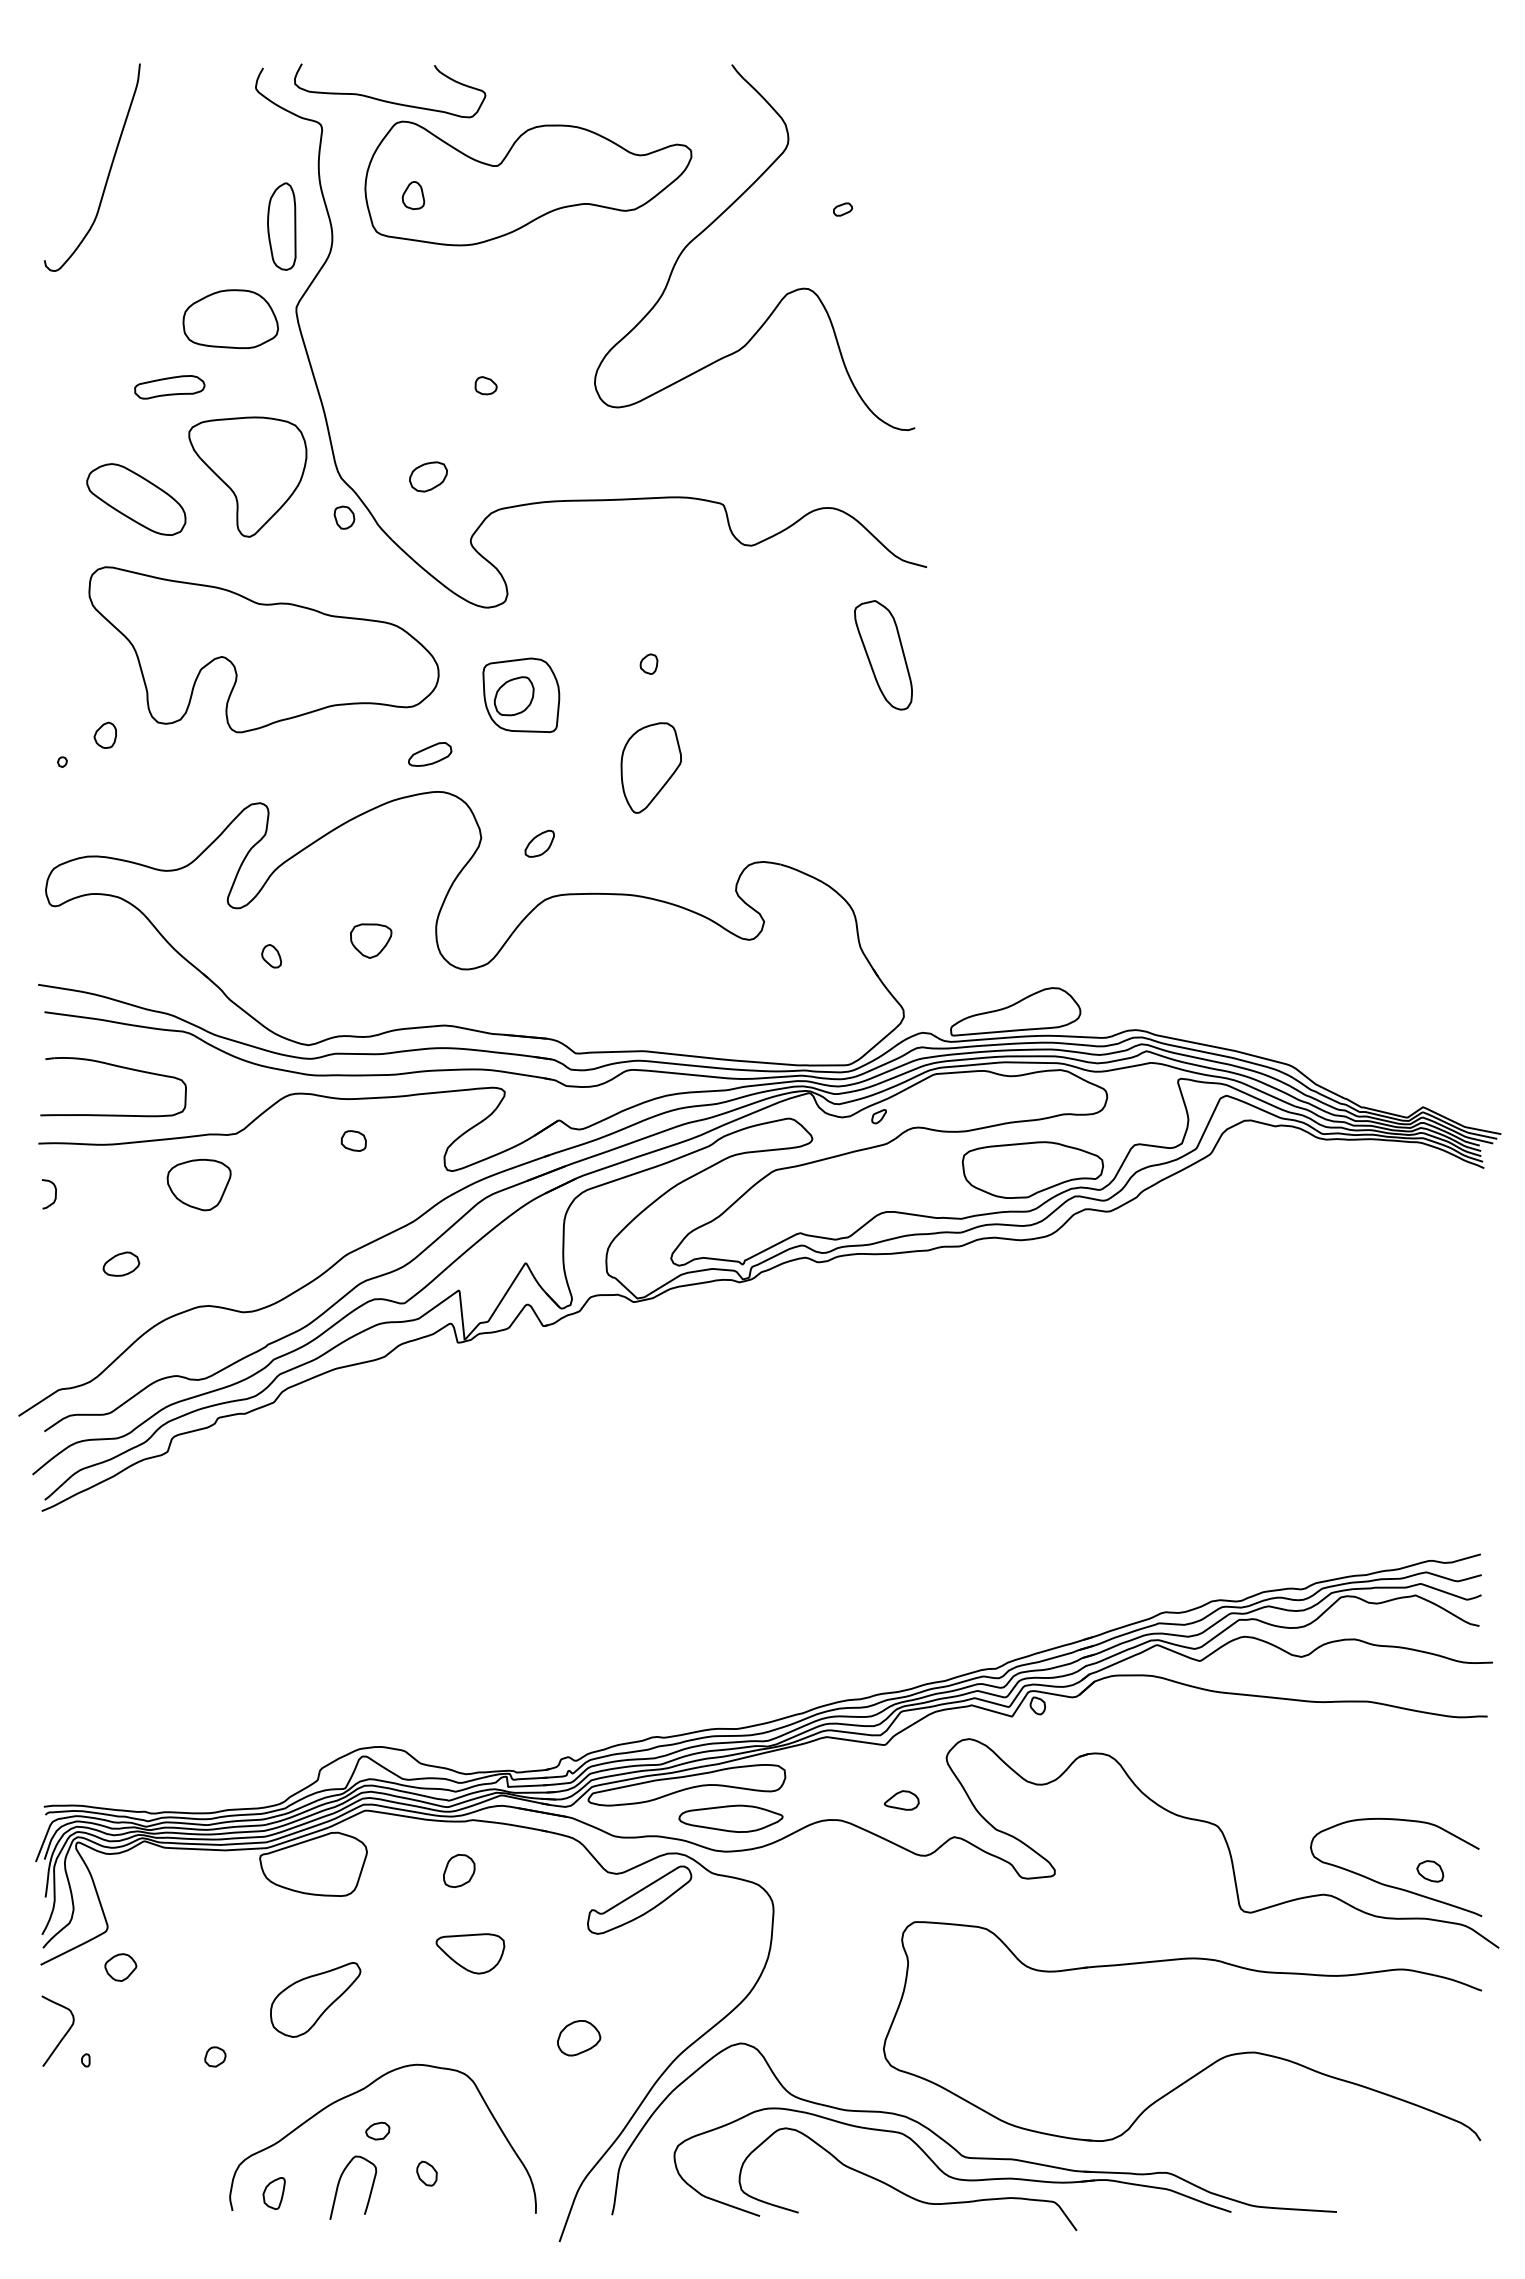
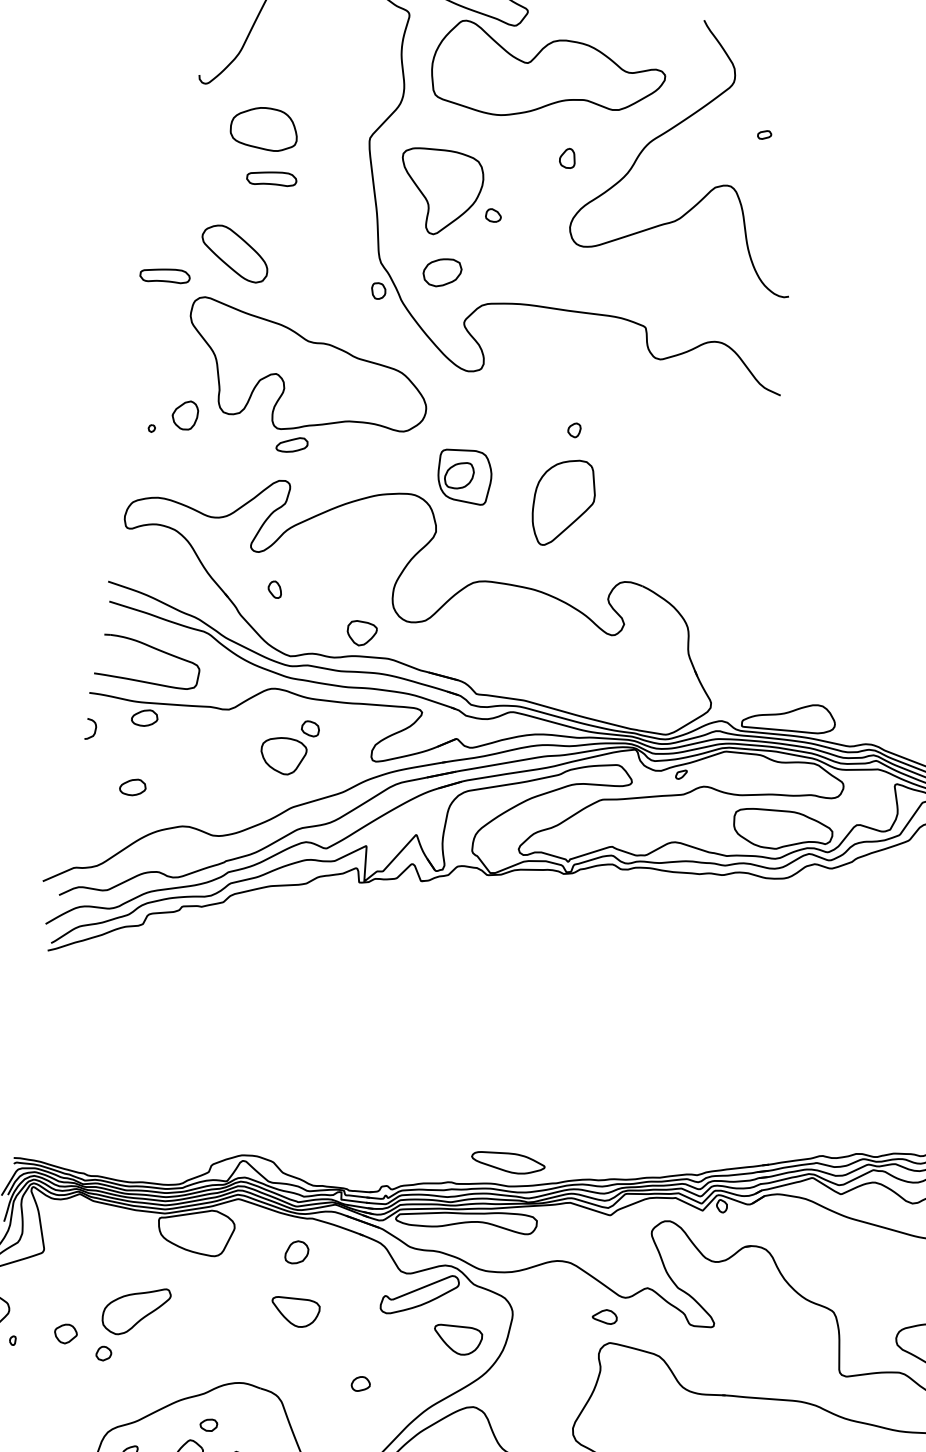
part: (413, 195) -> (567, 158), moved
part: (281, 226) -> (369, 79), removed
part: (230, 318) -> (264, 128), moved
part: (247, 476) -> (438, 191), moved
part: (428, 476) -> (442, 272), size x1.4
part: (44, 547) -> (164, 276), added
part: (883, 655) -> (739, 452), removed
part: (521, 694) -> (464, 475), moved
part: (104, 734) -> (184, 414), size x1.6
part: (430, 754) -> (292, 444), moved
part: (650, 767) -> (563, 502), size x1.4
part: (539, 843) -> (476, 542), removed
part: (371, 940) -> (361, 633), moved
part: (121, 1164) -> (145, 717), added
part: (198, 1184) -> (282, 755), moved
part: (901, 1800) -> (604, 1316), moved
part: (730, 1818) -> (507, 1162), moved
part: (702, 1953) -> (457, 1339), added
part: (120, 1967) -> (65, 1333), moved
part: (315, 1999) -> (135, 1310), moved
part: (579, 2038) -> (361, 1384), size x0.6

